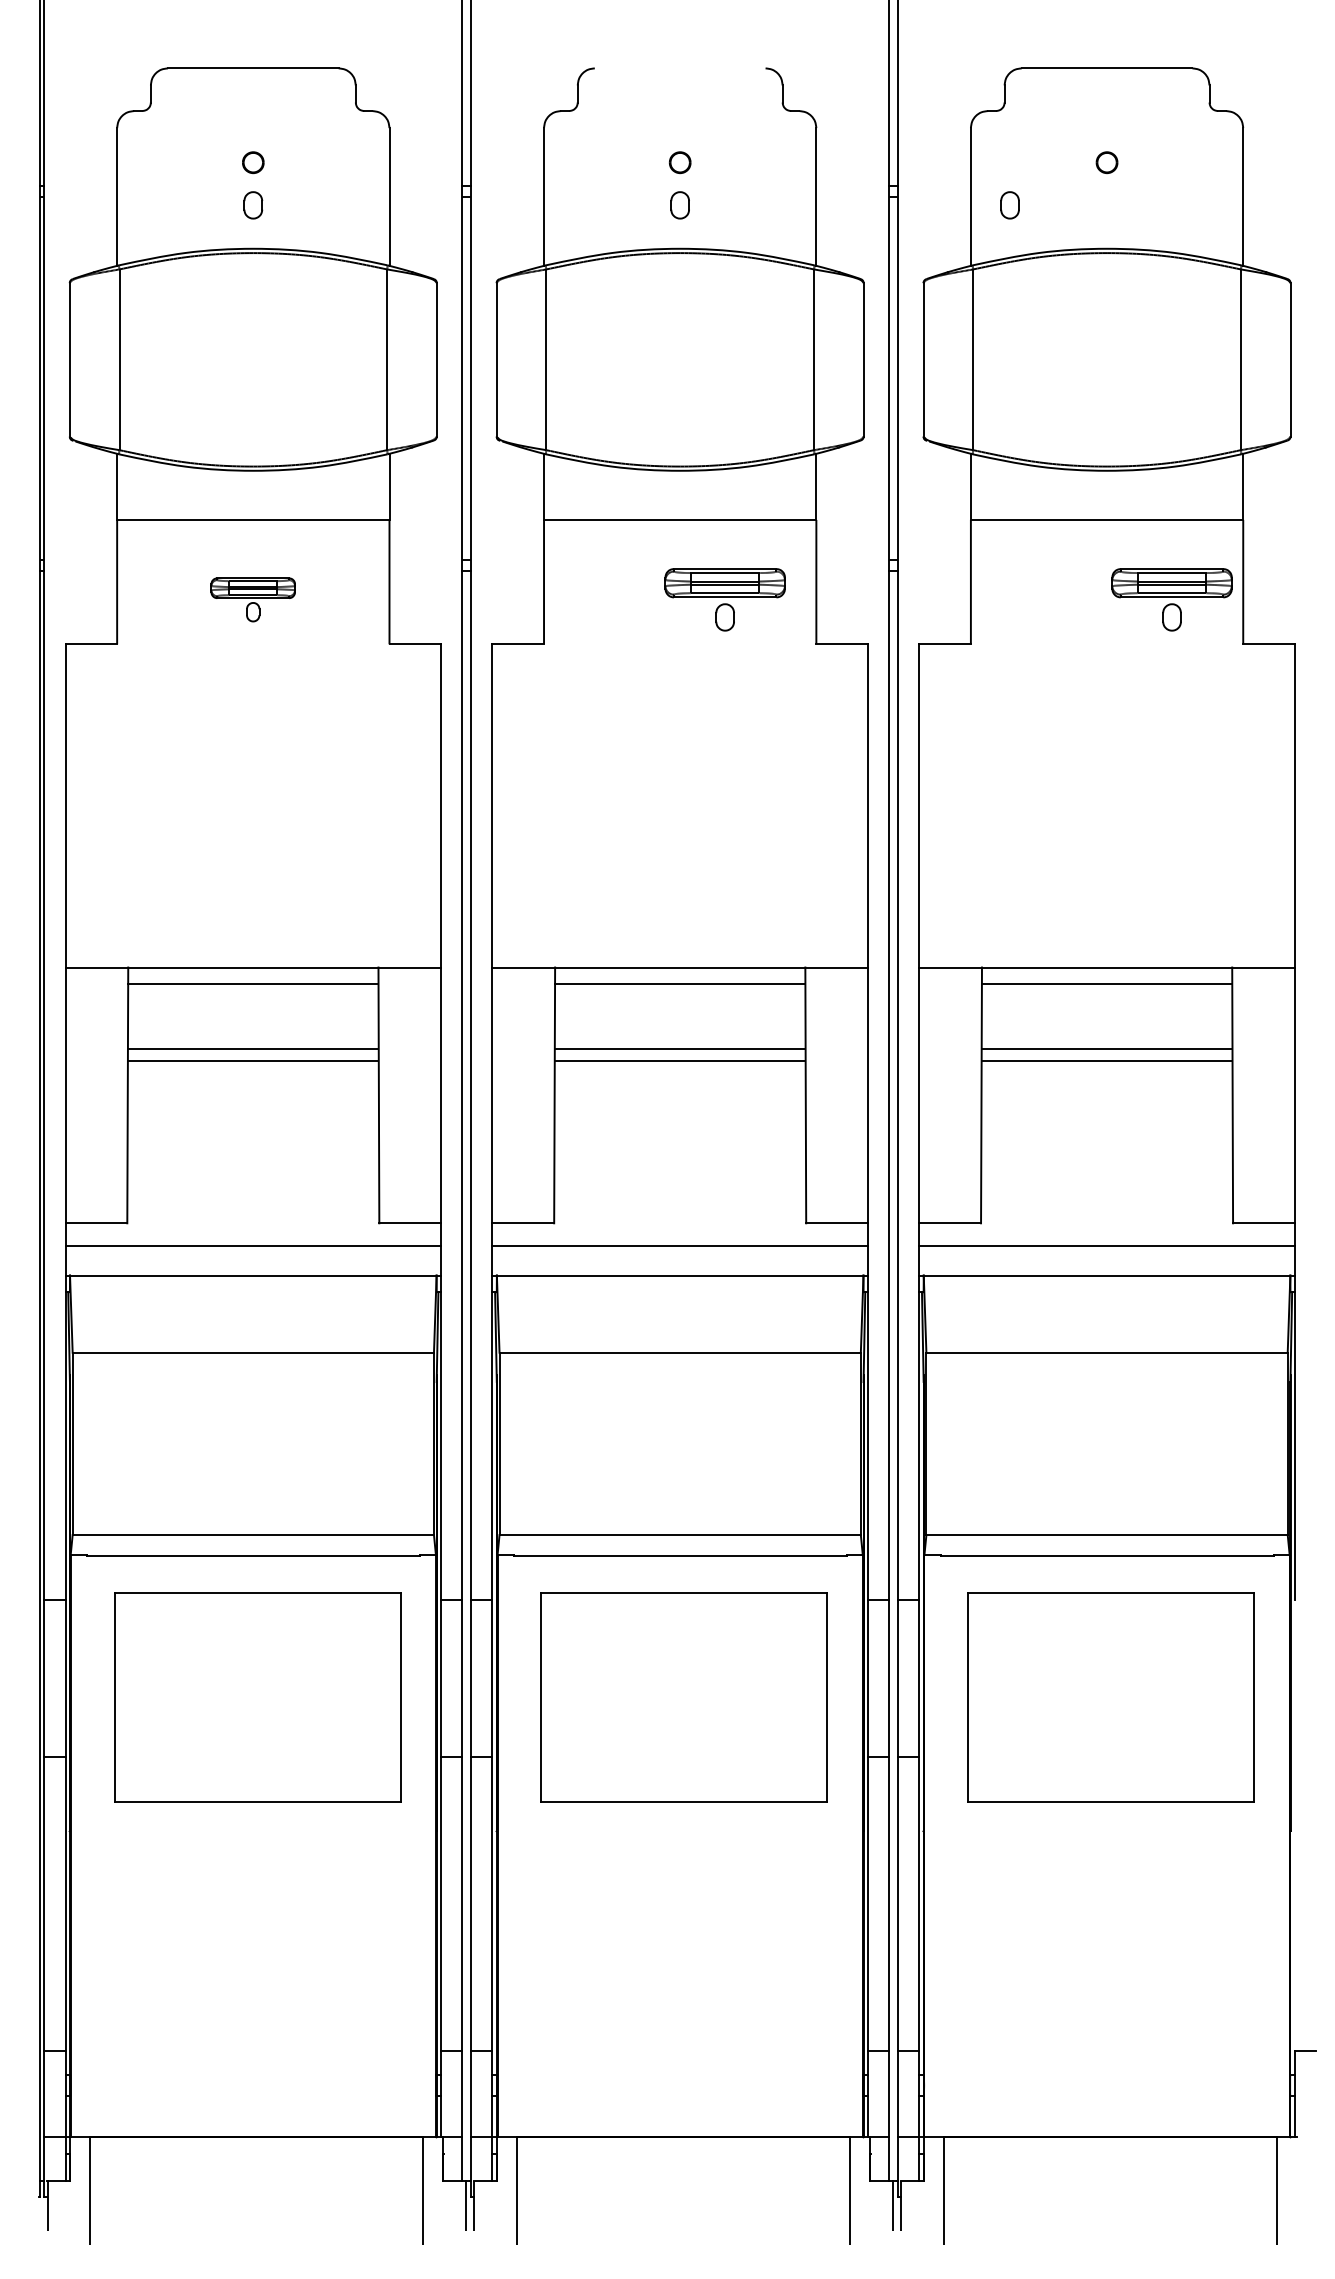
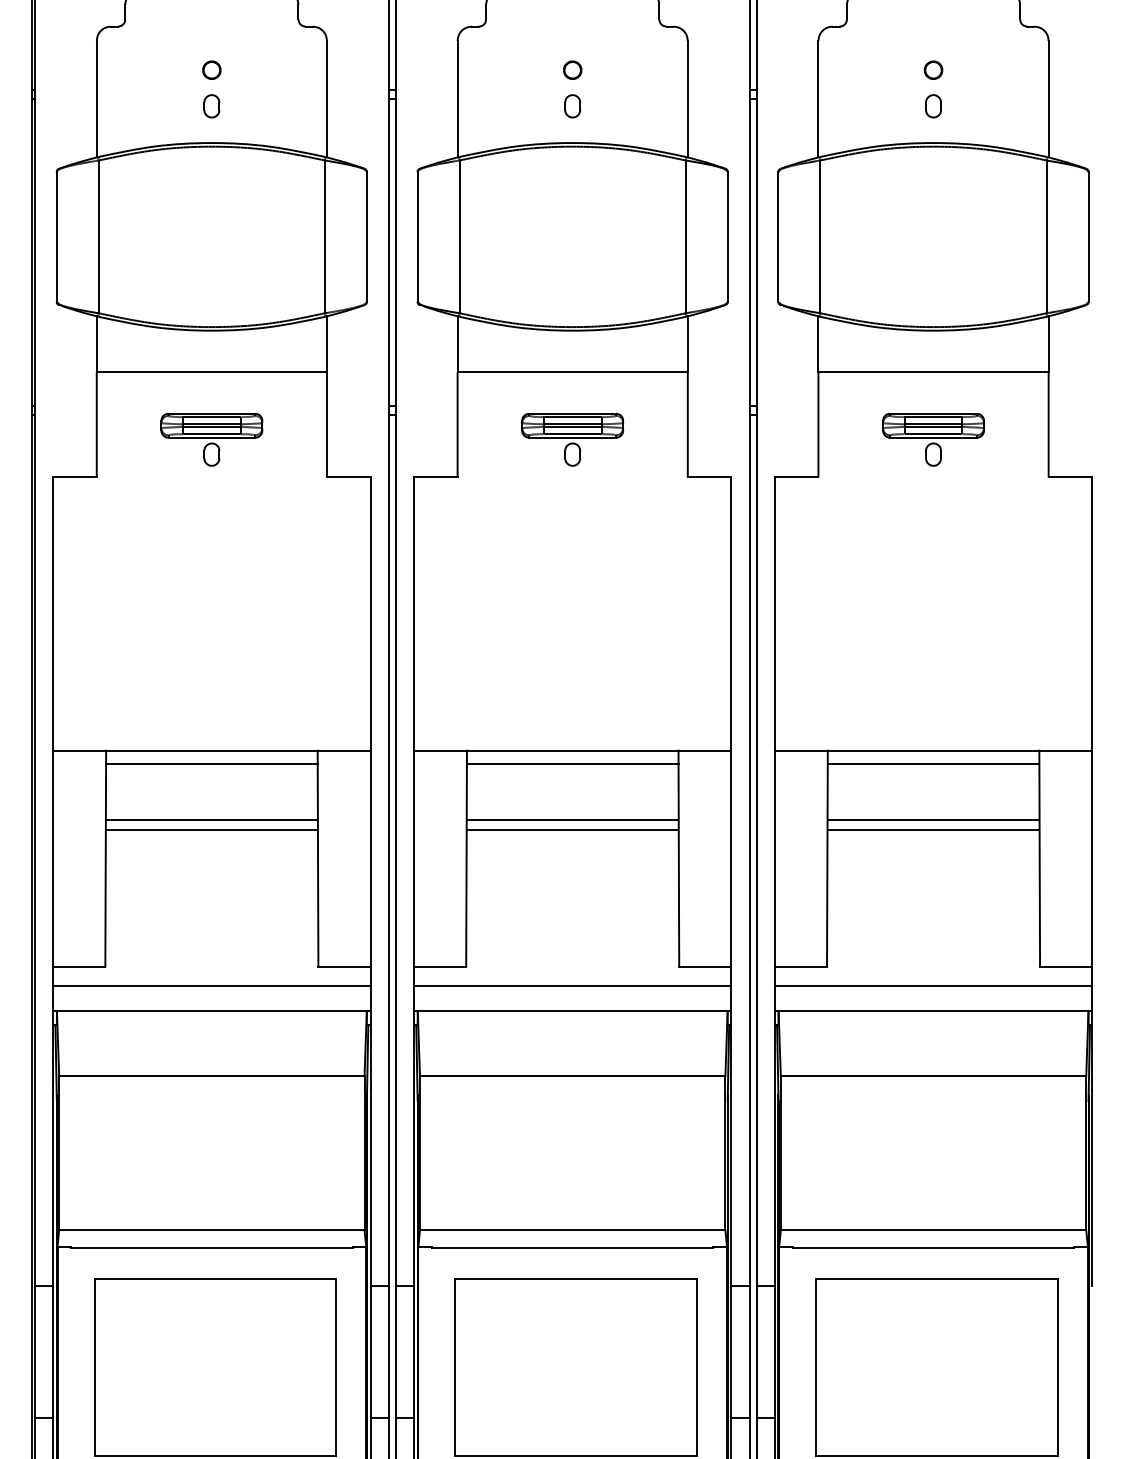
part: (1009, 205) -> (933, 106), moved
part: (252, 599) -> (211, 439), size x1.43
part: (724, 599) -> (572, 439), moved
part: (1171, 599) -> (933, 439), moved

